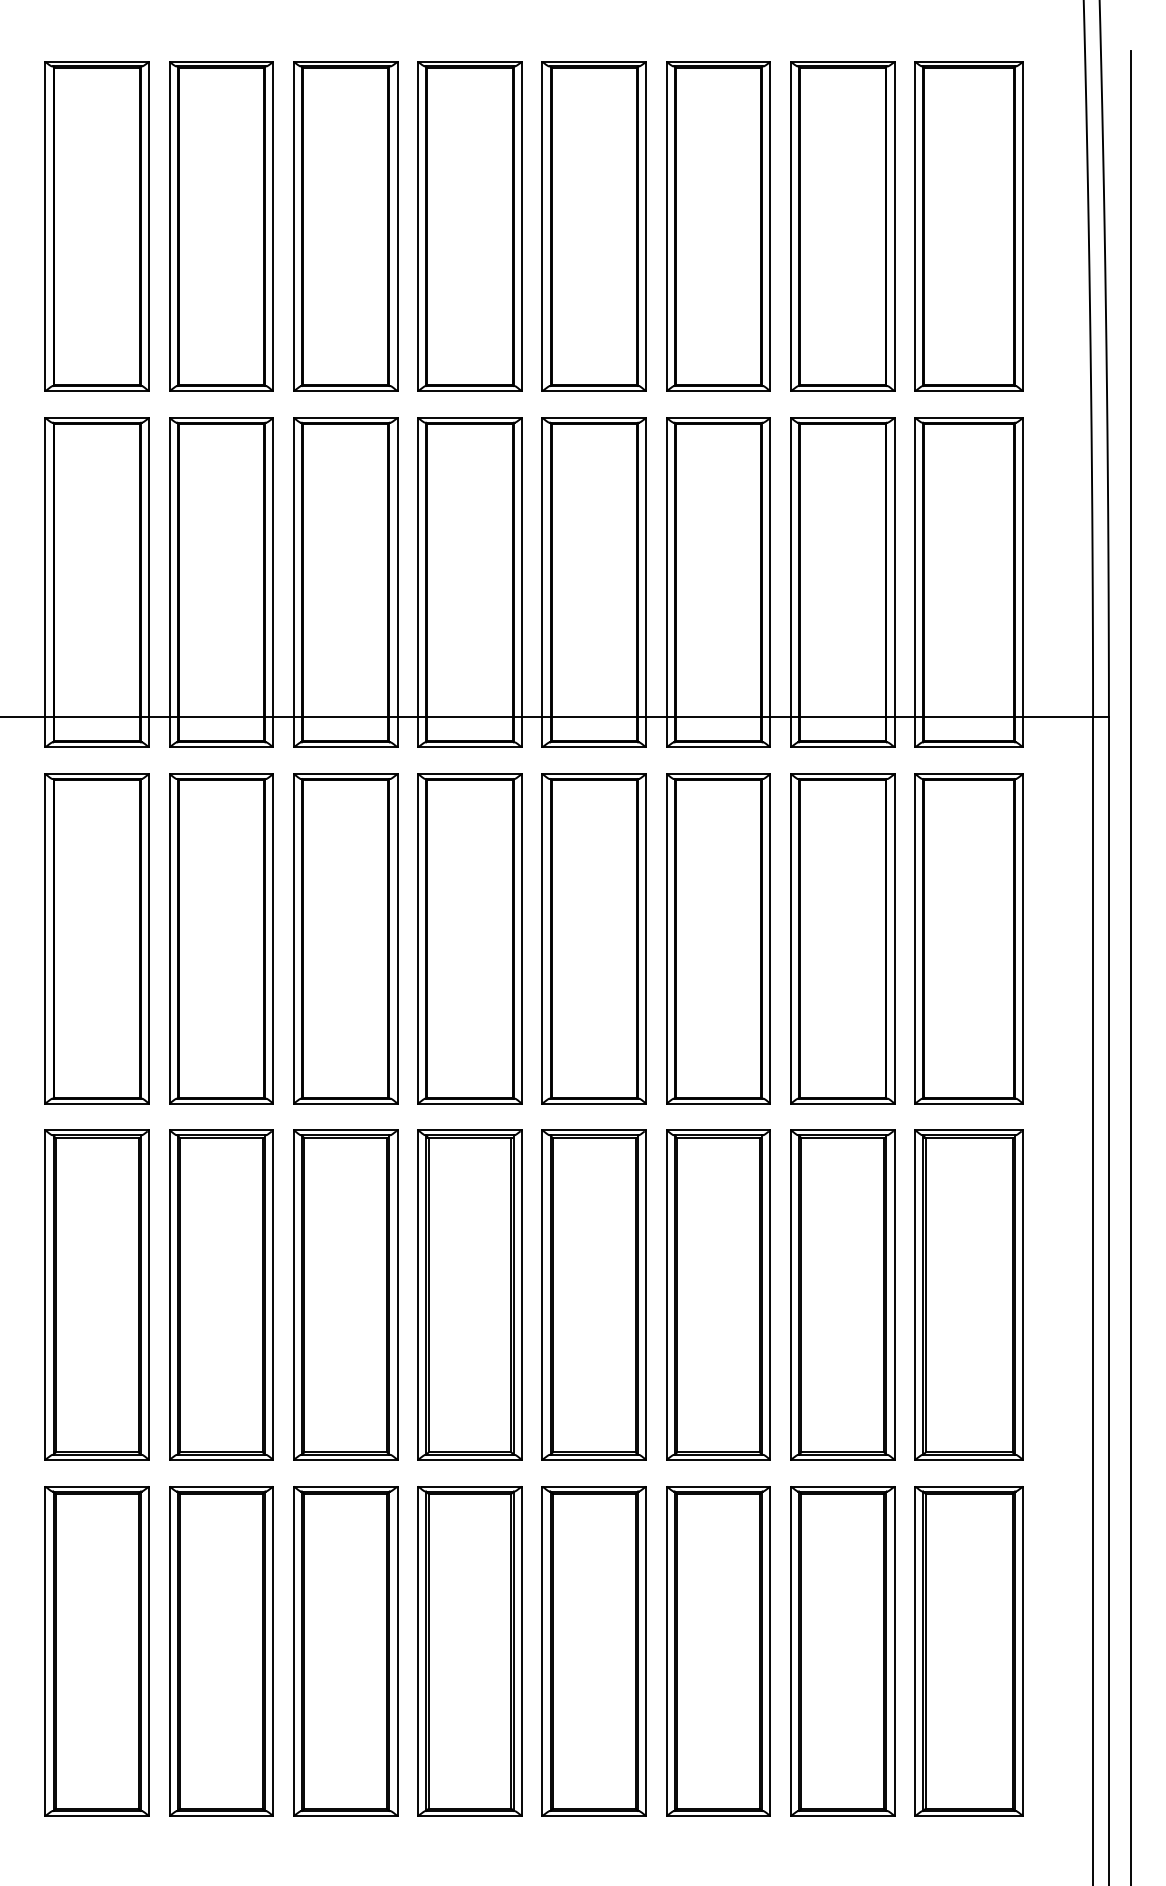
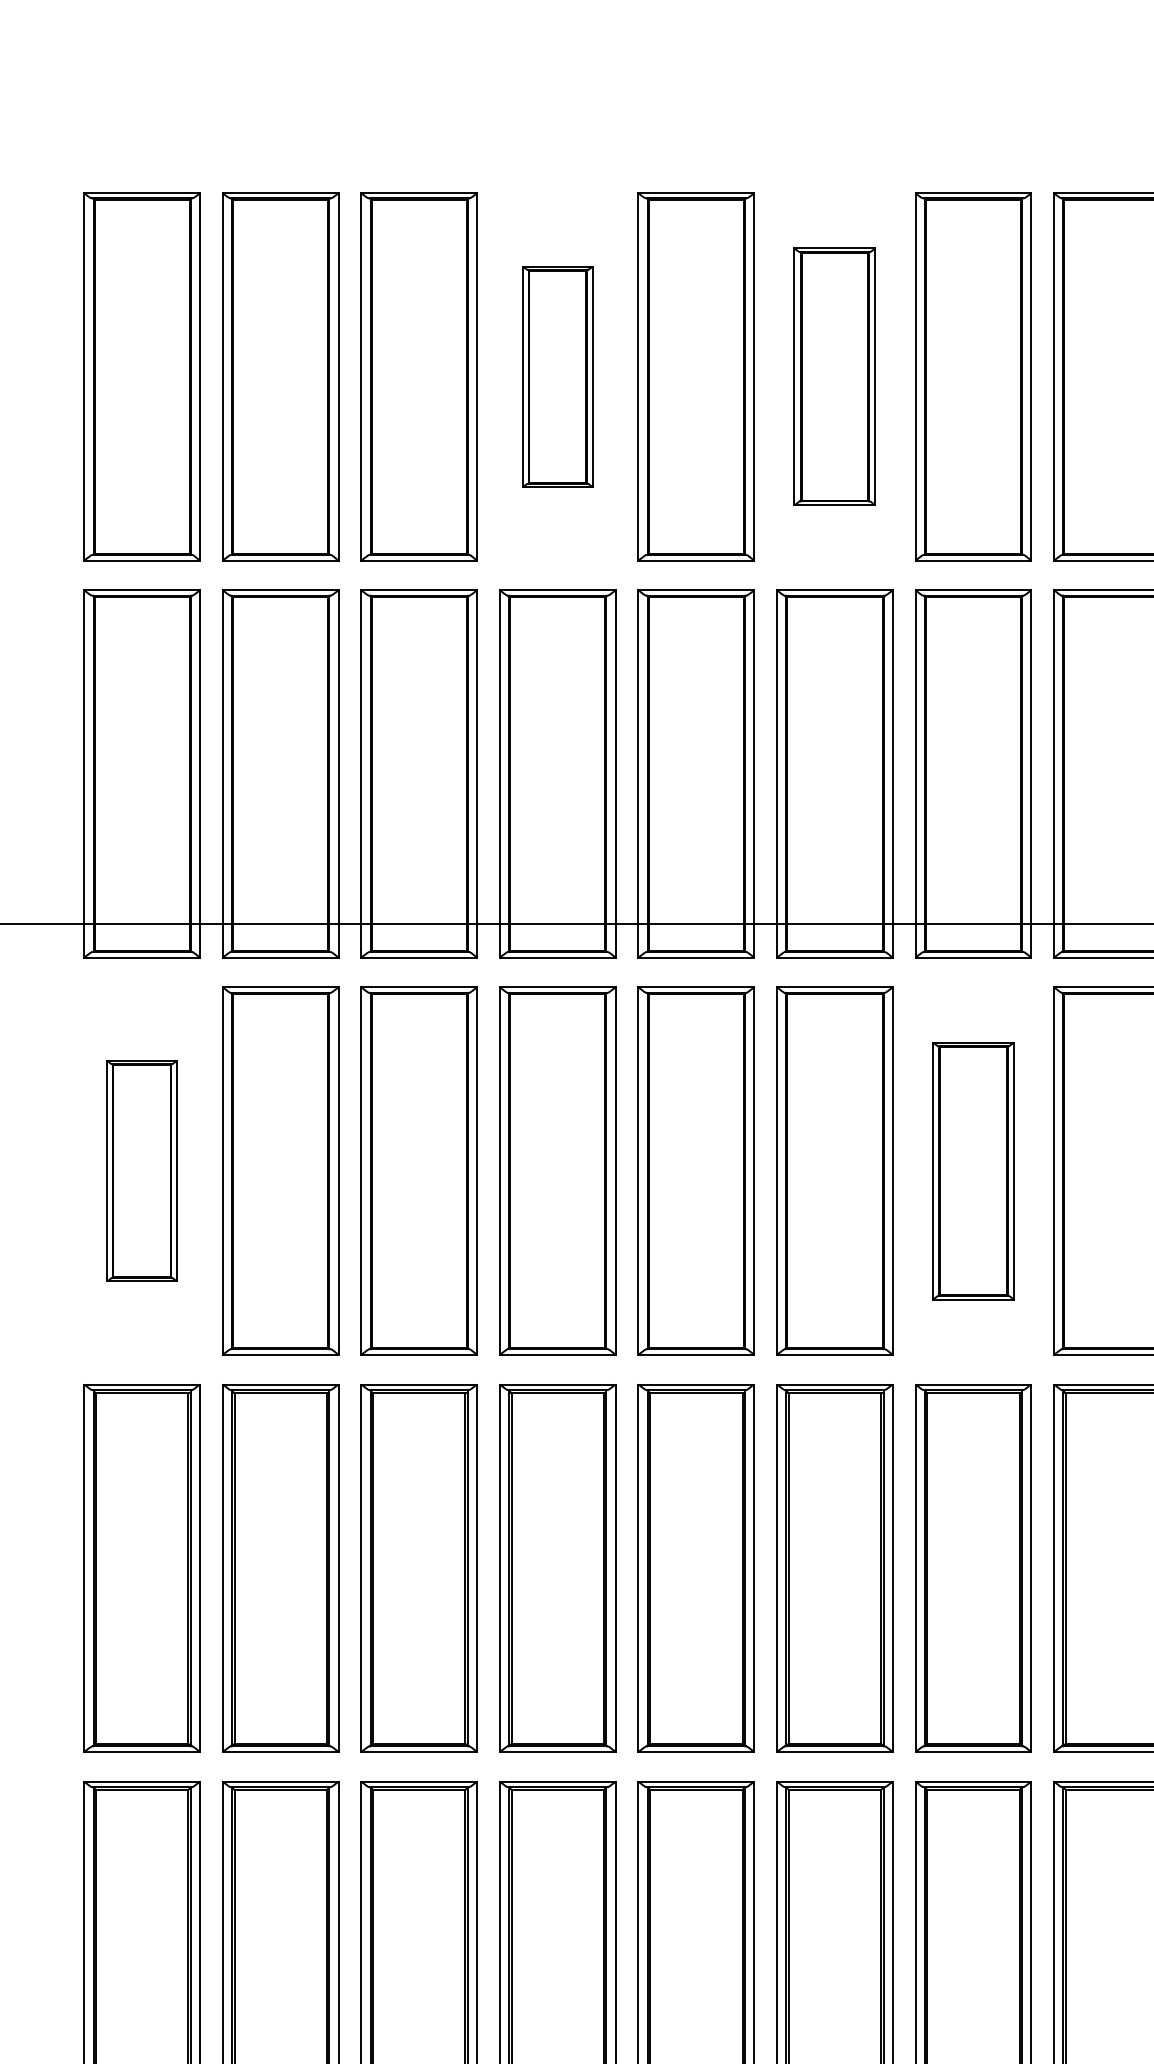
part: (469, 226) -> (557, 376), size x0.6
part: (718, 226) -> (834, 376), size x0.7
part: (96, 938) -> (141, 1170), size x0.6
part: (842, 938) -> (973, 1170), size x0.7

